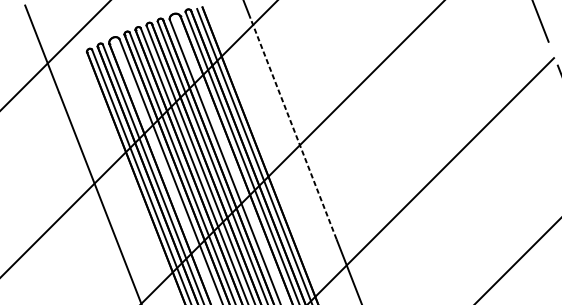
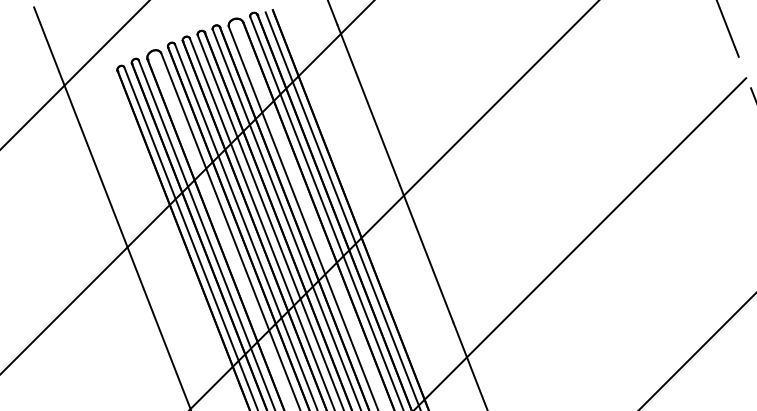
line: (293, 128) -> (395, 173), dashed -> solid

